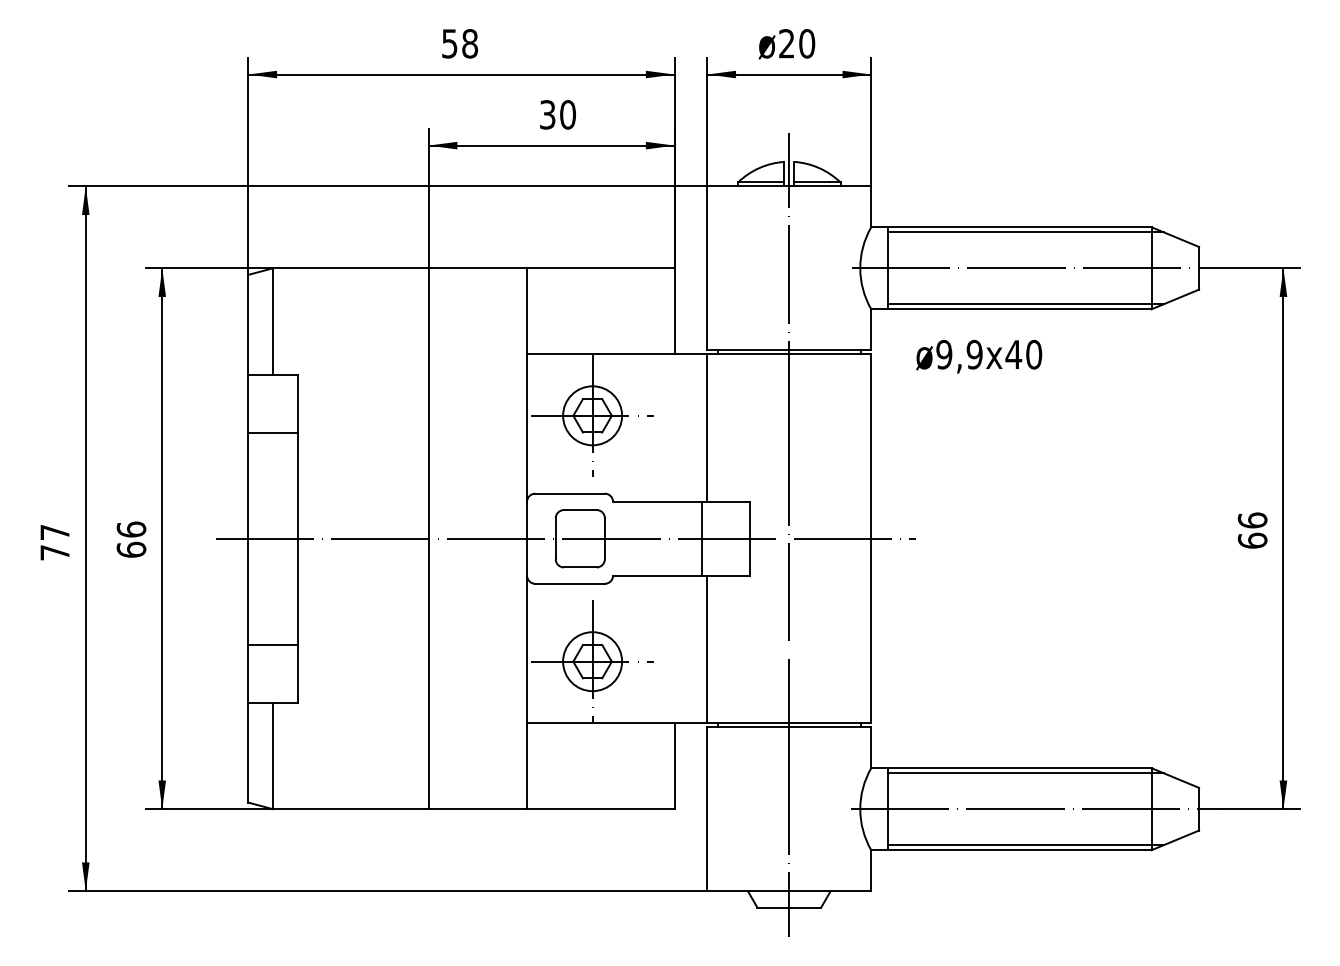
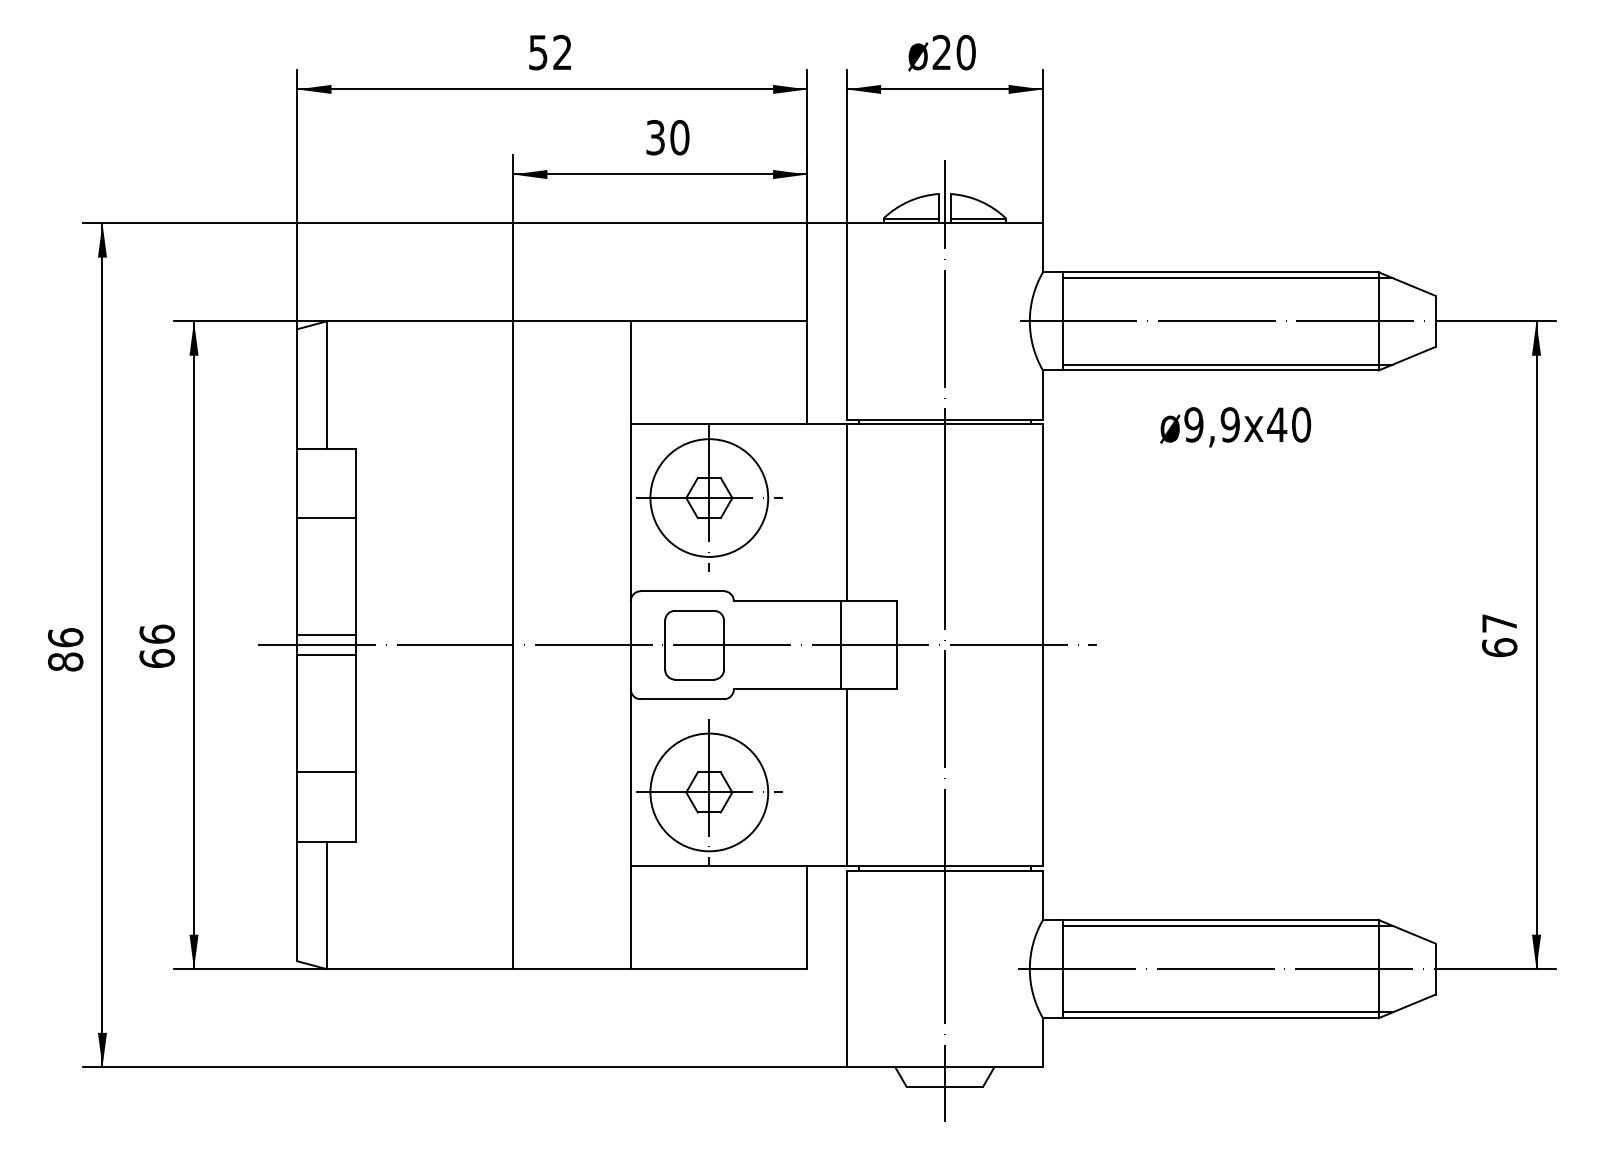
text: (470, 43) -> (563, 52), 58 -> 52
text: (979, 356) -> (1236, 427), moved
circle: (592, 415) -> (709, 497), size x1.67
text: (1252, 520) -> (1499, 623), 66 -> 67
line: (272, 530) -> (326, 635), added
text: (54, 542) -> (65, 649), 77 -> 86
line: (272, 546) -> (326, 654), added
circle: (592, 661) -> (709, 792), size x1.67

